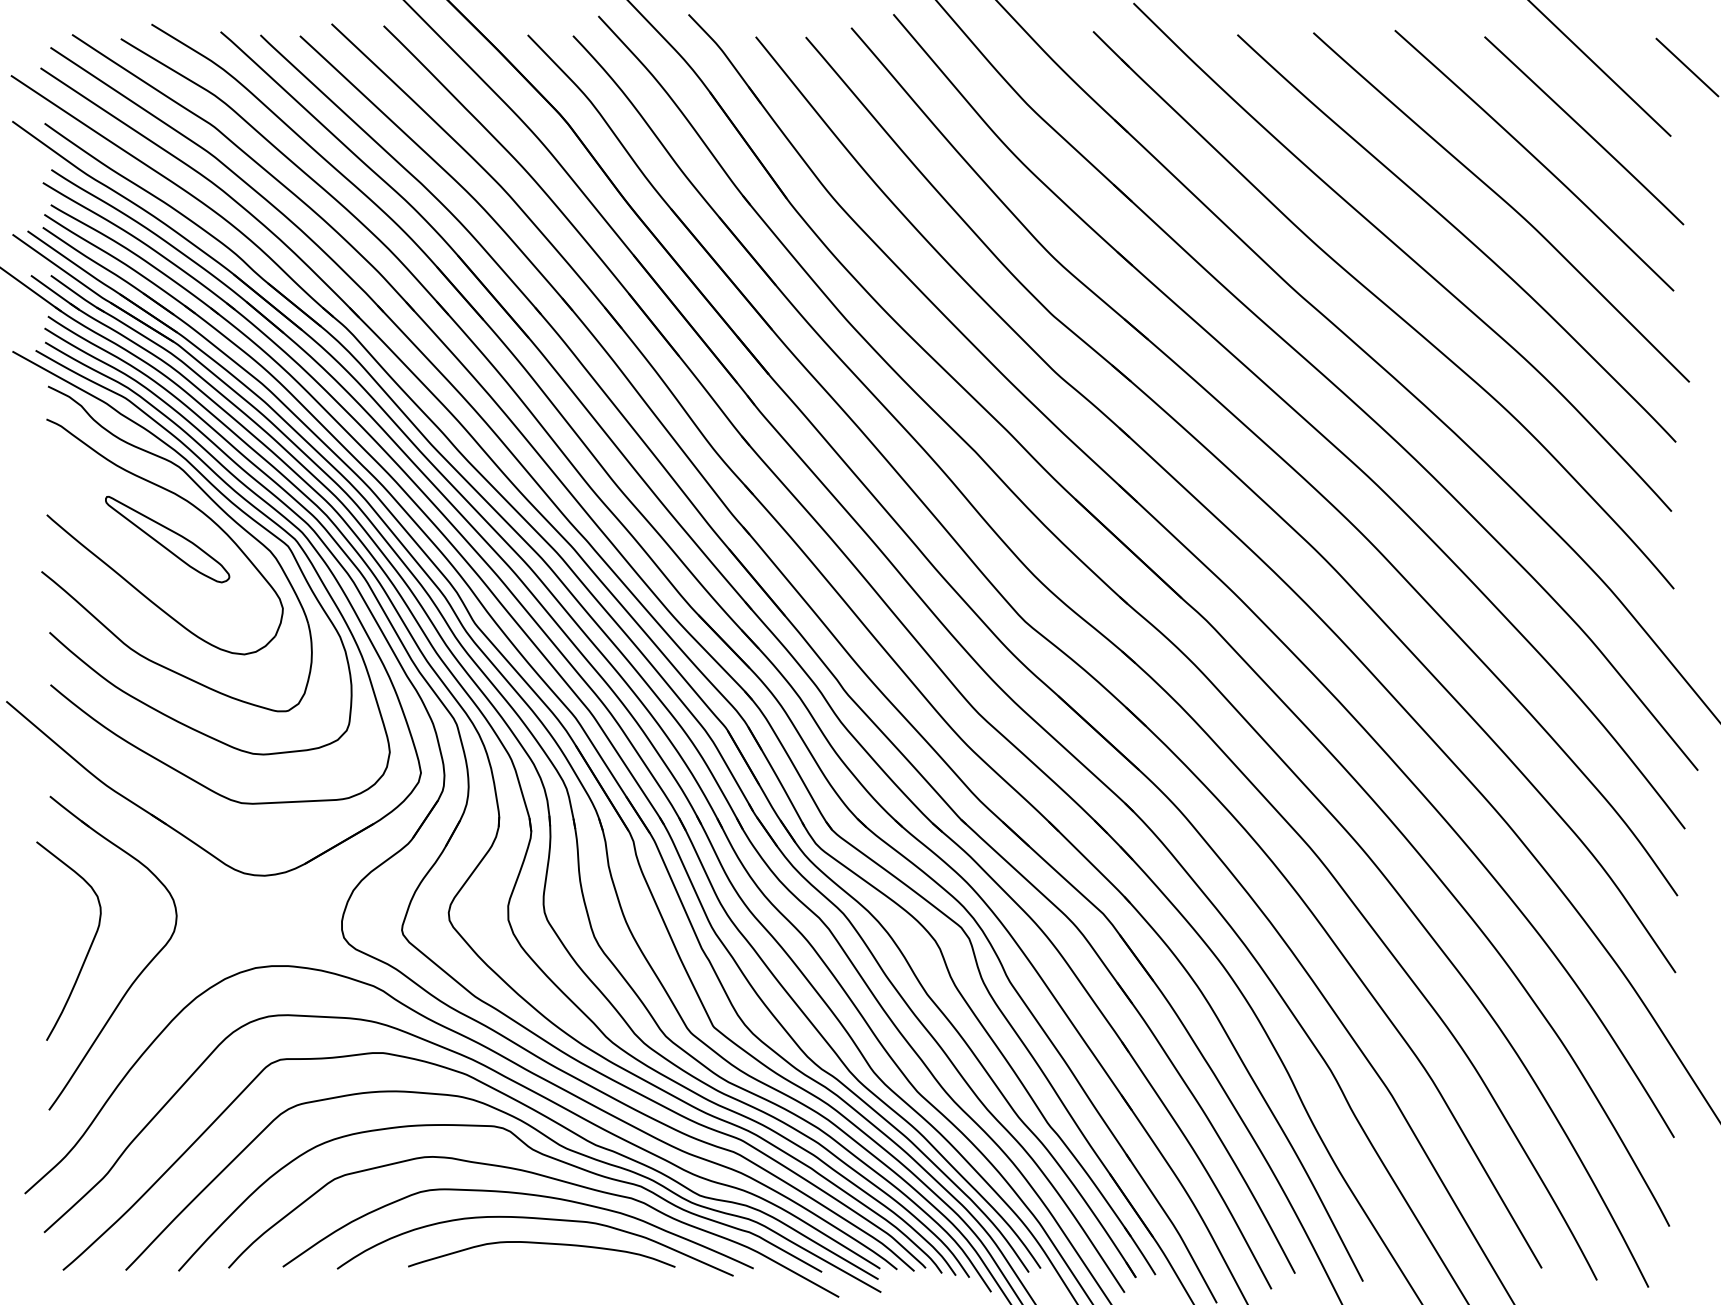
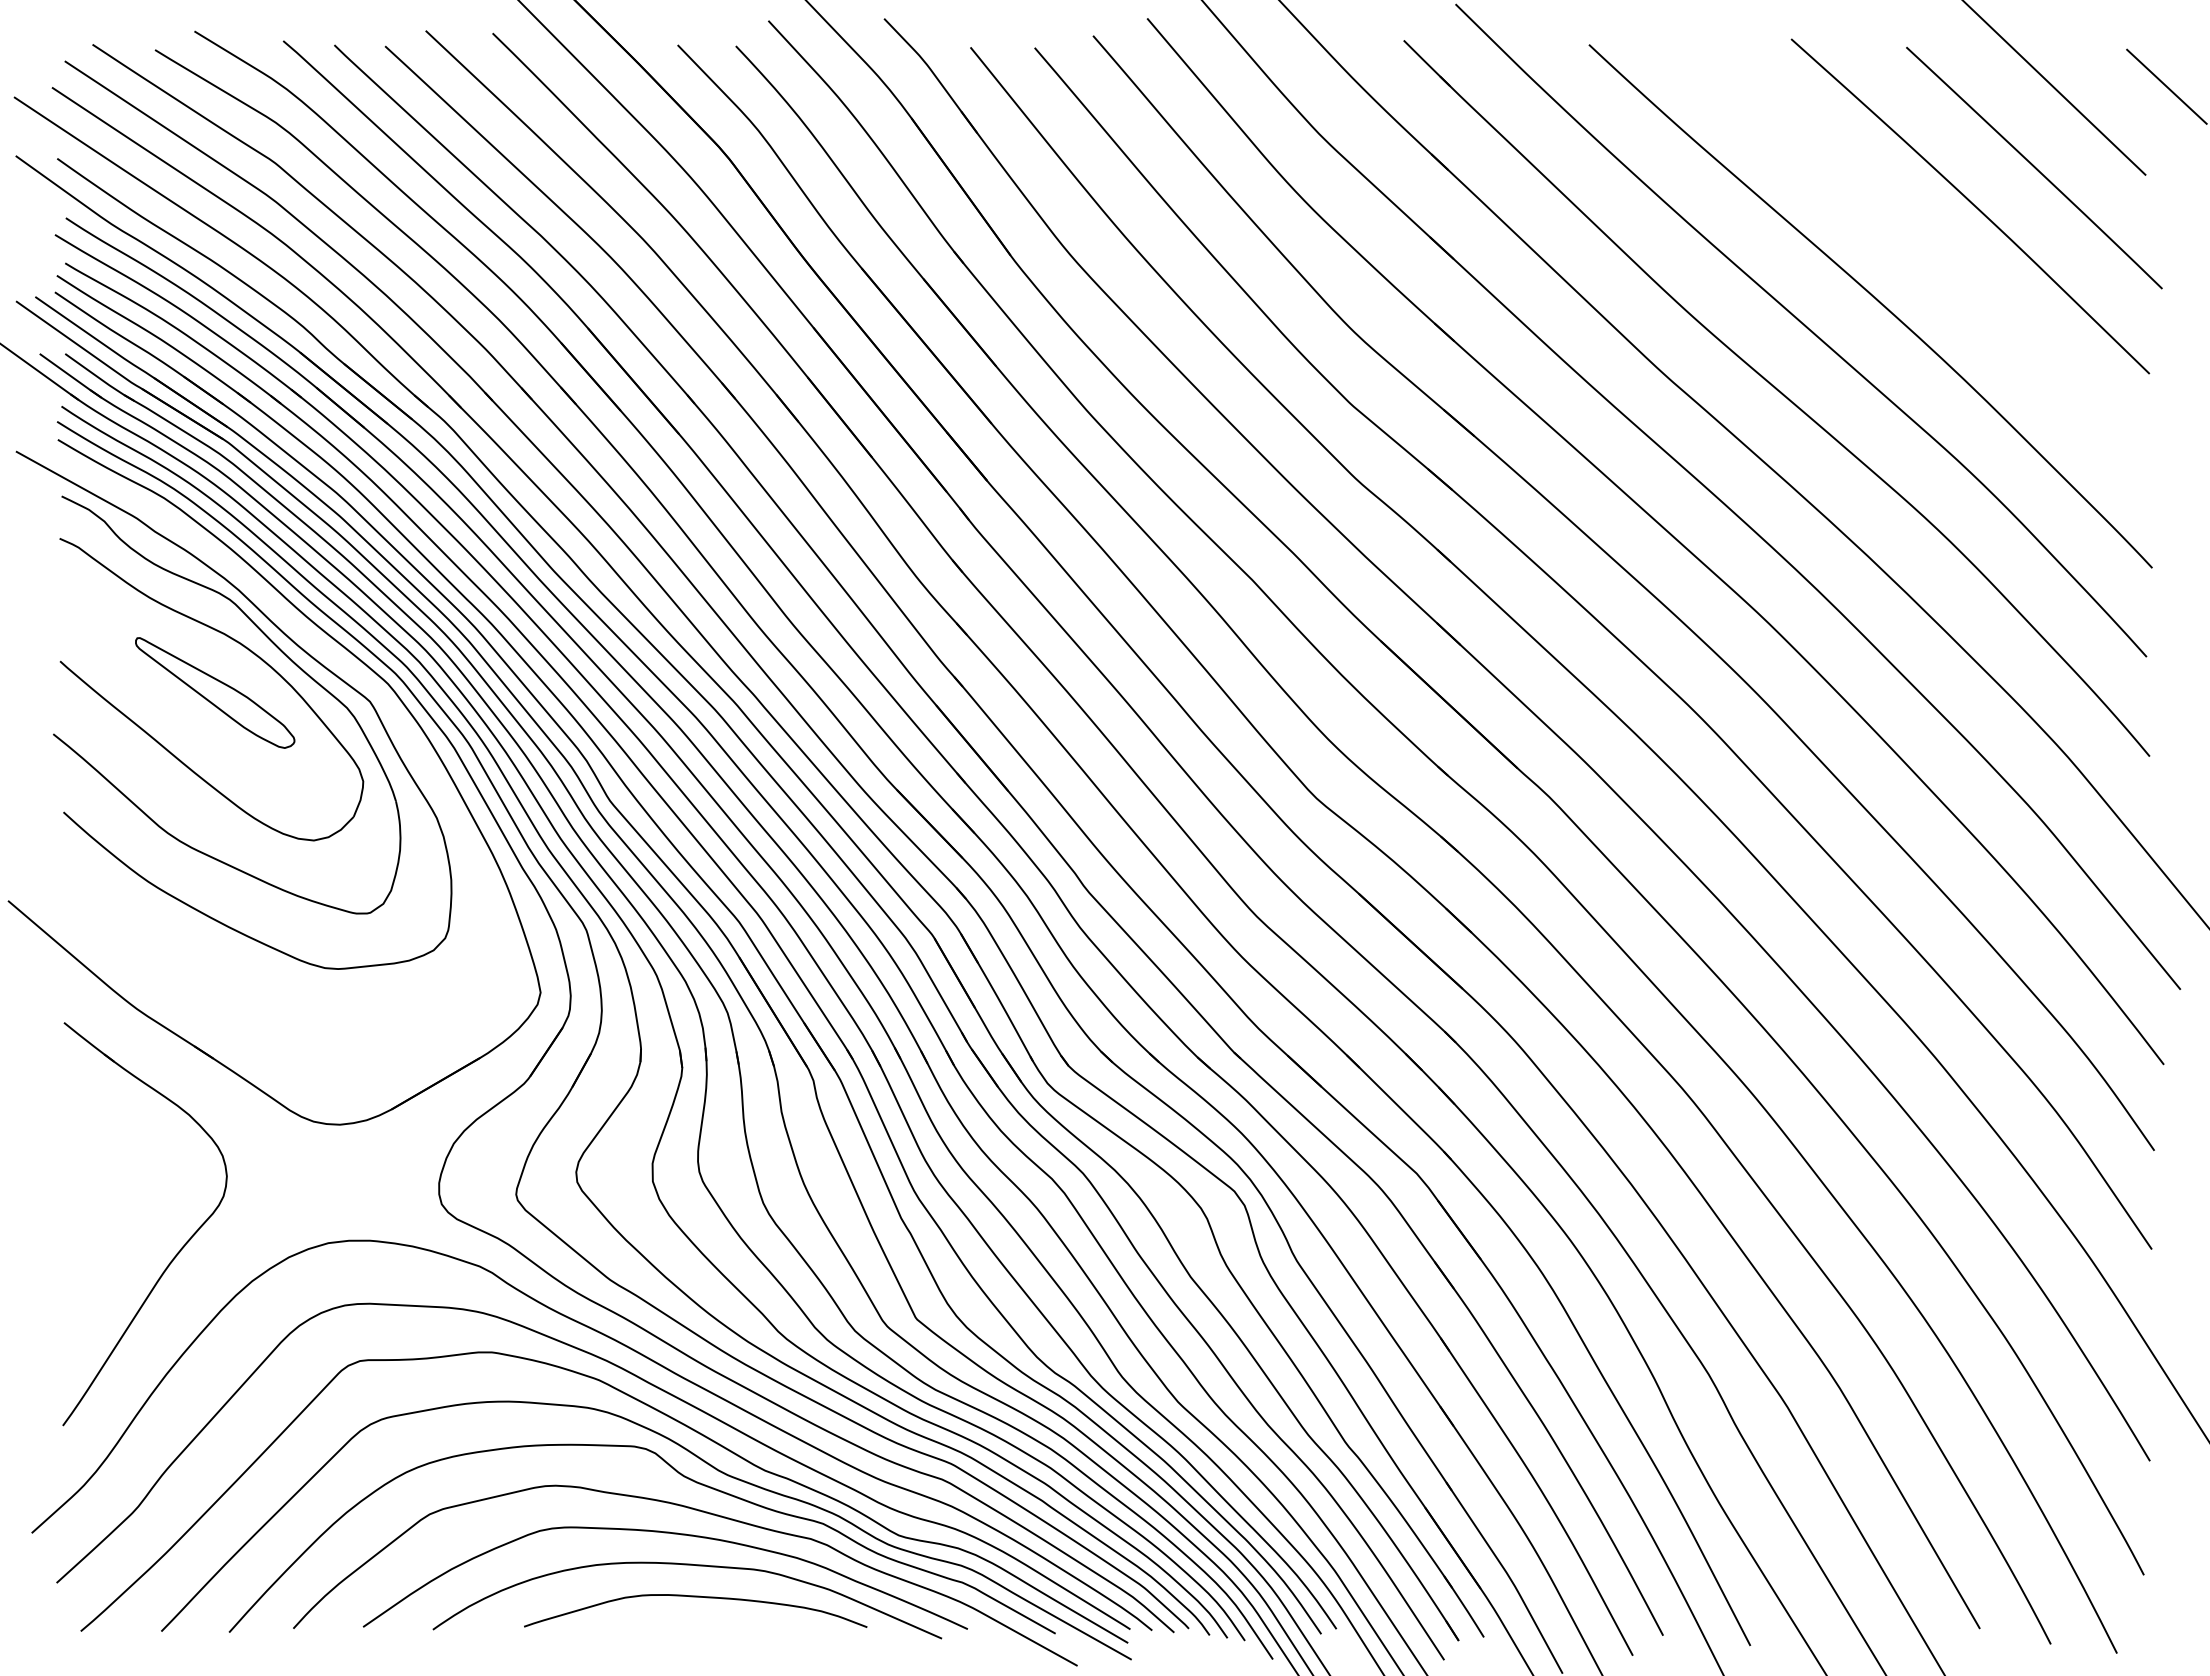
curve: (1505, 202) -> (1933, 260), removed
curve: (261, 513) -> (335, 659), removed
curve: (88, 949) -> (113, 1219), removed

